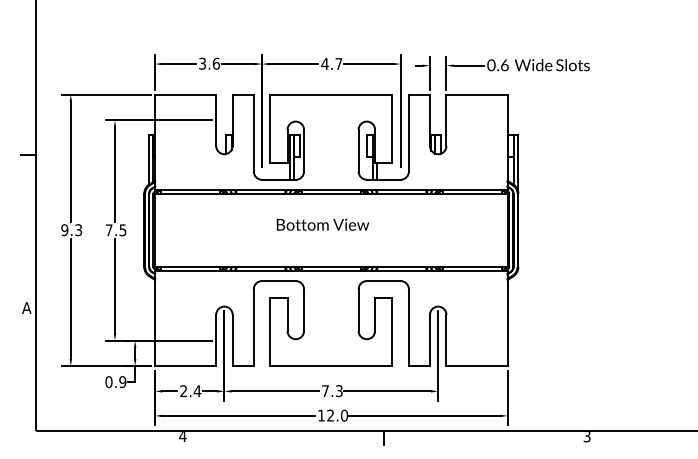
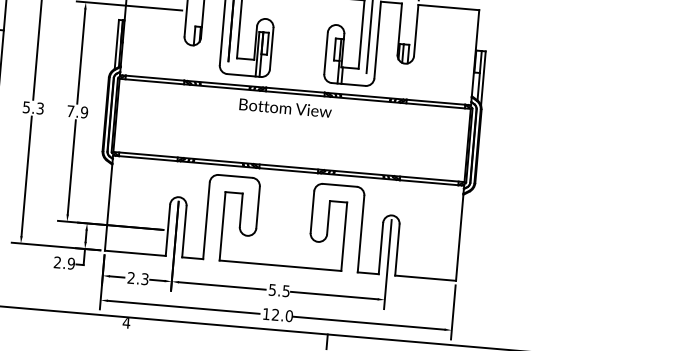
text: (322, 224) -> (285, 107), moved
text: (64, 229) -> (26, 106), 9.3 -> 5.3
text: (122, 229) -> (84, 111), 7.5 -> 7.9
text: (108, 382) -> (57, 262), 0.9 -> 2.9
text: (197, 391) -> (144, 279), 2.4 -> 2.3
text: (332, 391) -> (279, 291), 7.3 -> 5.5

